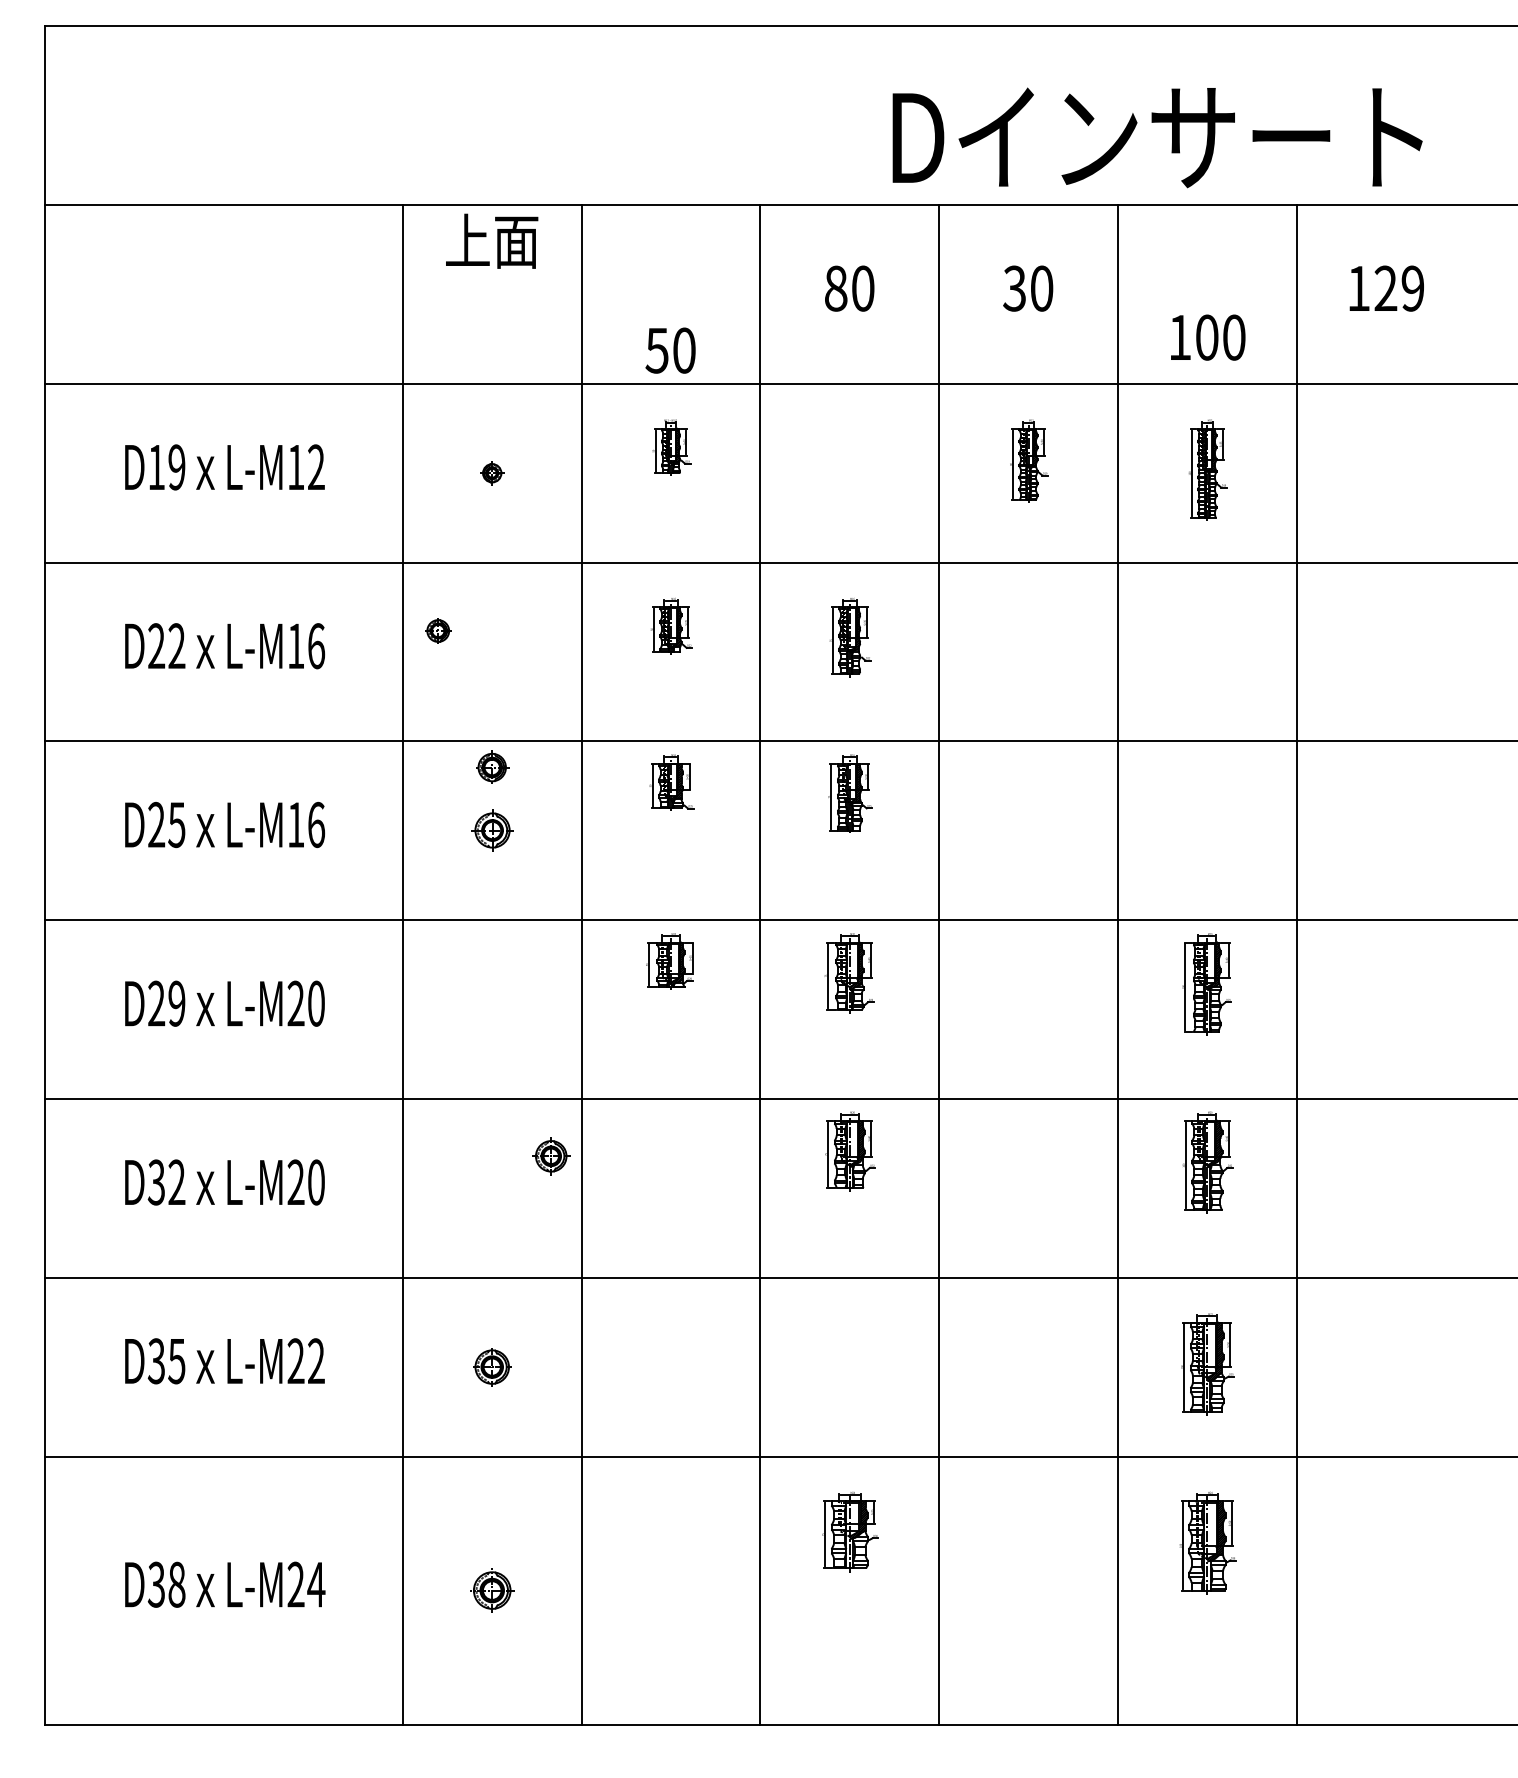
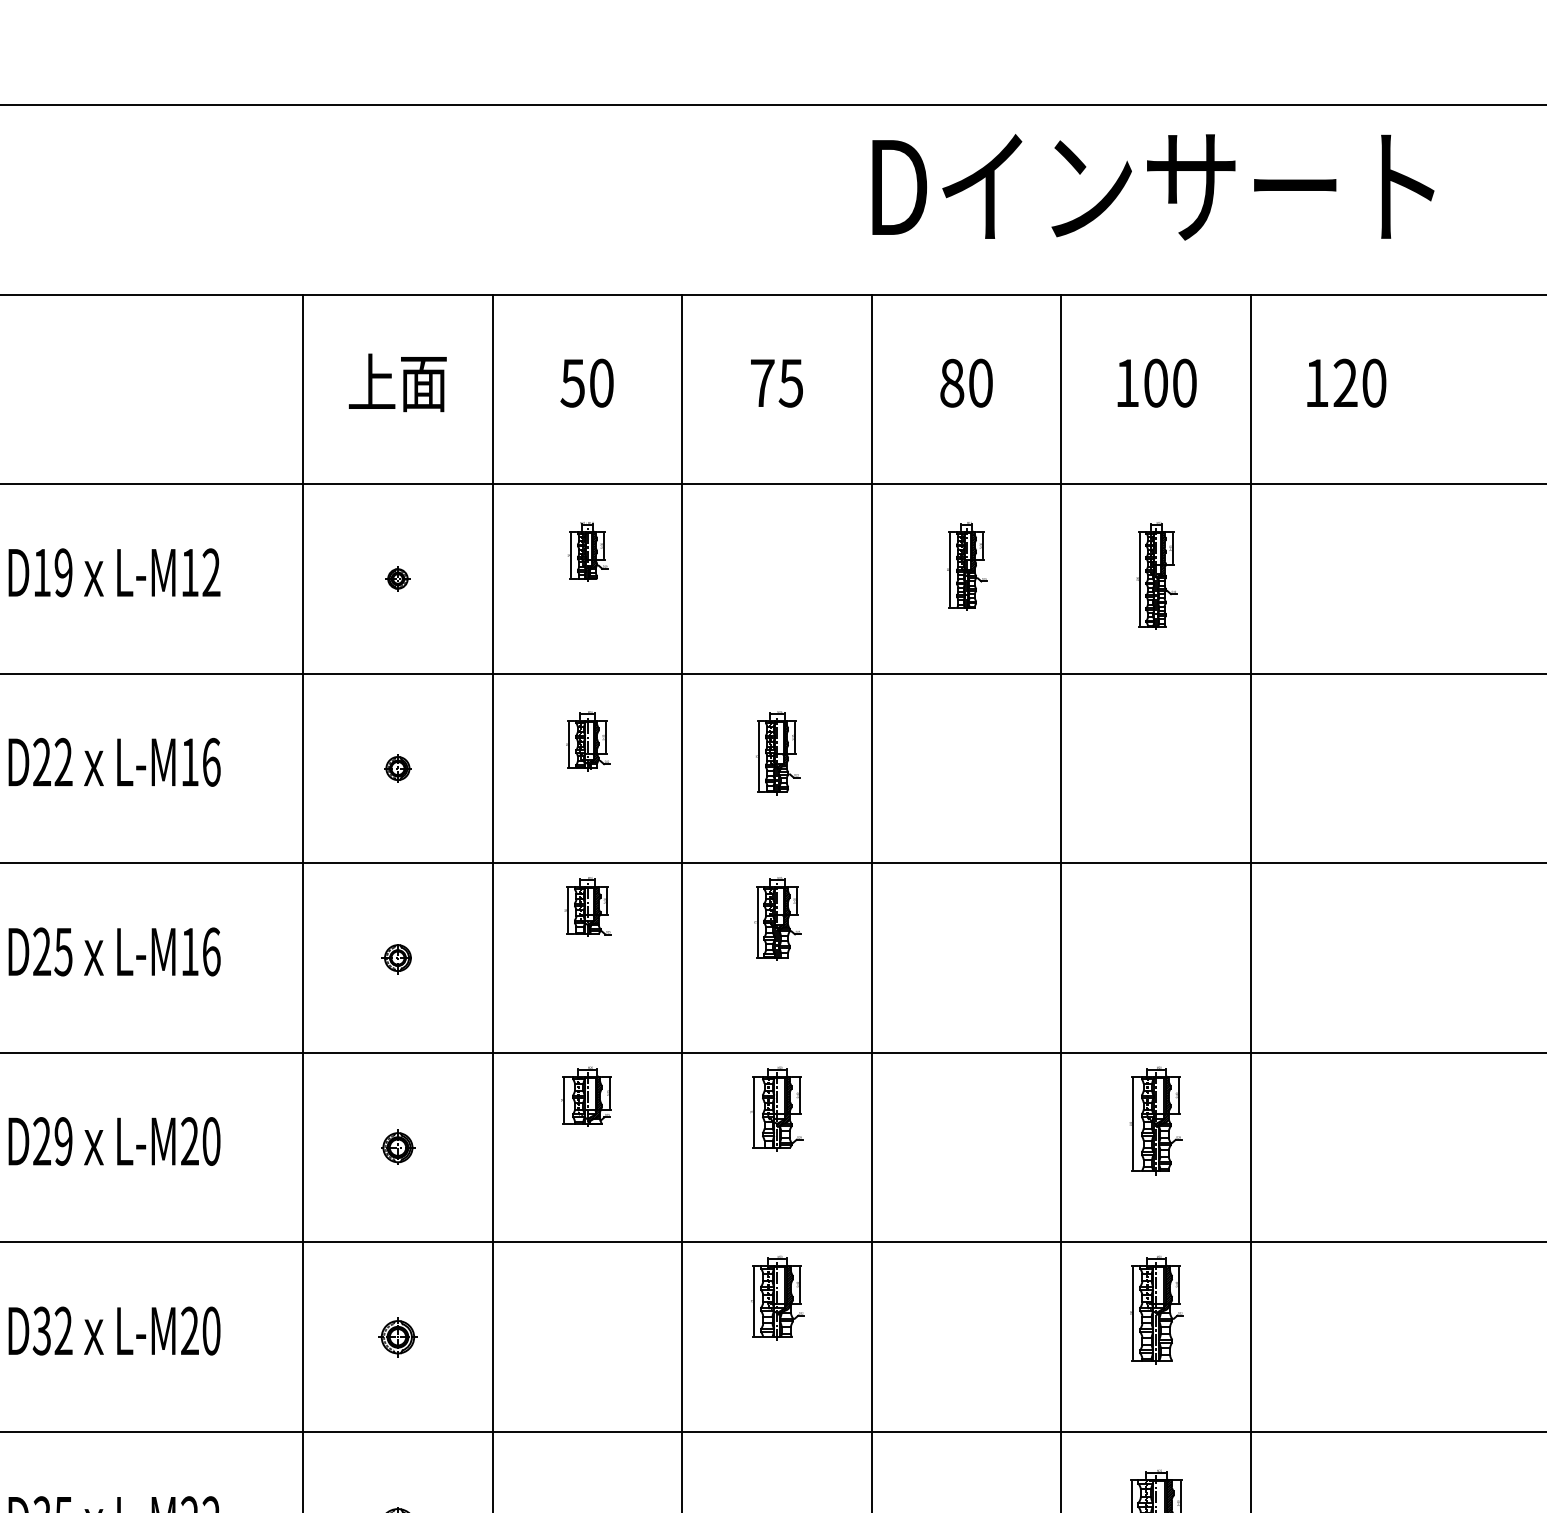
text: (1157, 137) -> (1153, 186), moved
text: (492, 240) -> (398, 382), moved
text: (849, 288) -> (776, 383), 80 -> 75
text: (1014, 288) -> (951, 383), 30 -> 80
text: (1412, 288) -> (1373, 383), 129 -> 120
text: (1208, 337) -> (1157, 383), moved
text: (670, 350) -> (586, 383), moved
part: (438, 630) -> (398, 767), moved
part: (492, 766) -> (398, 1146), moved
part: (491, 831) -> (397, 958), size x0.71
part: (551, 1156) -> (398, 1337), moved

